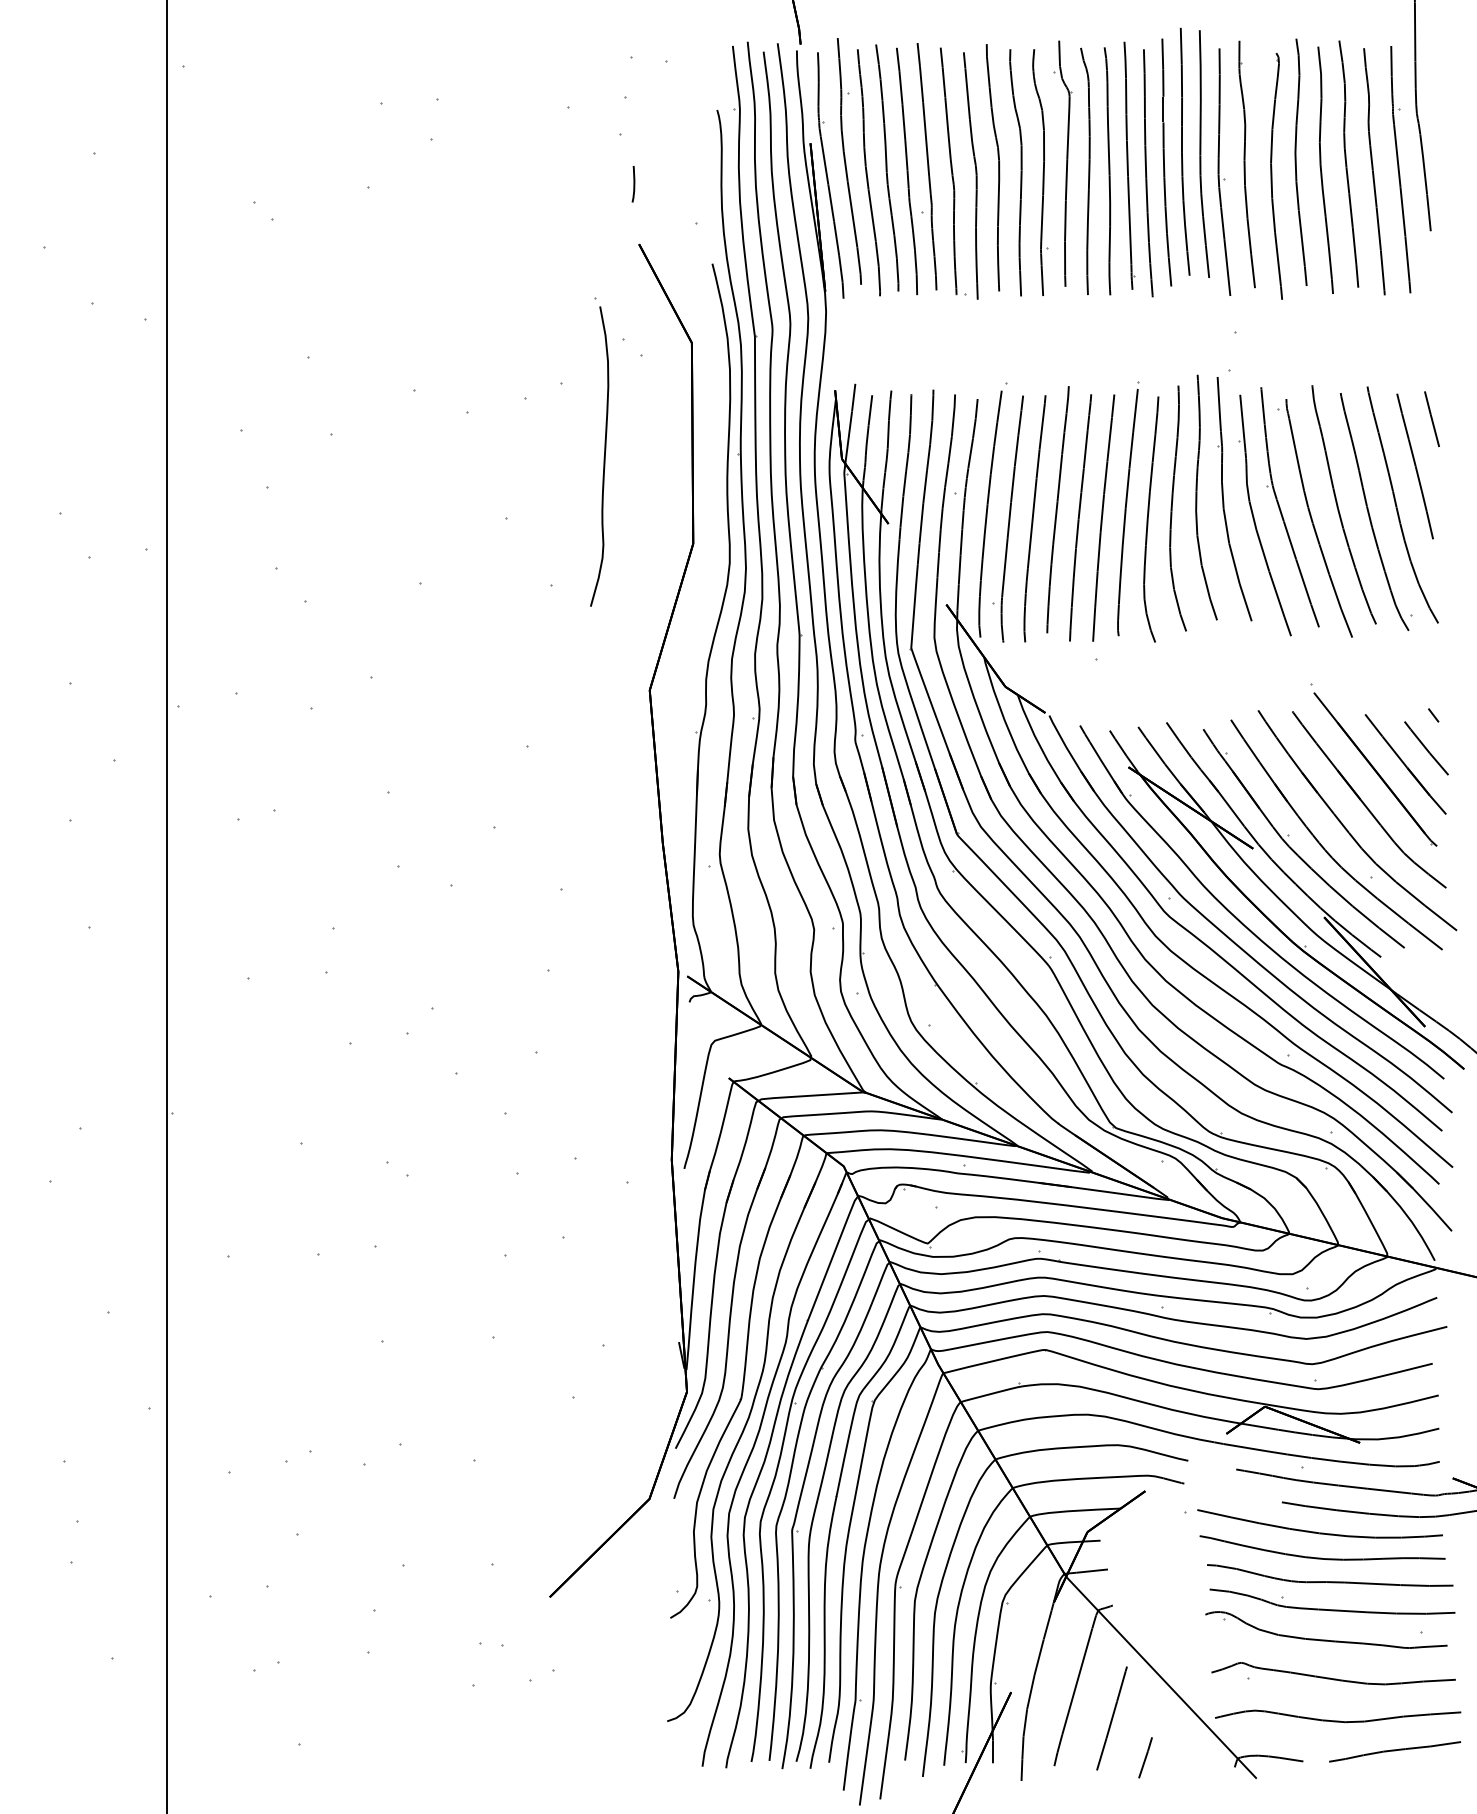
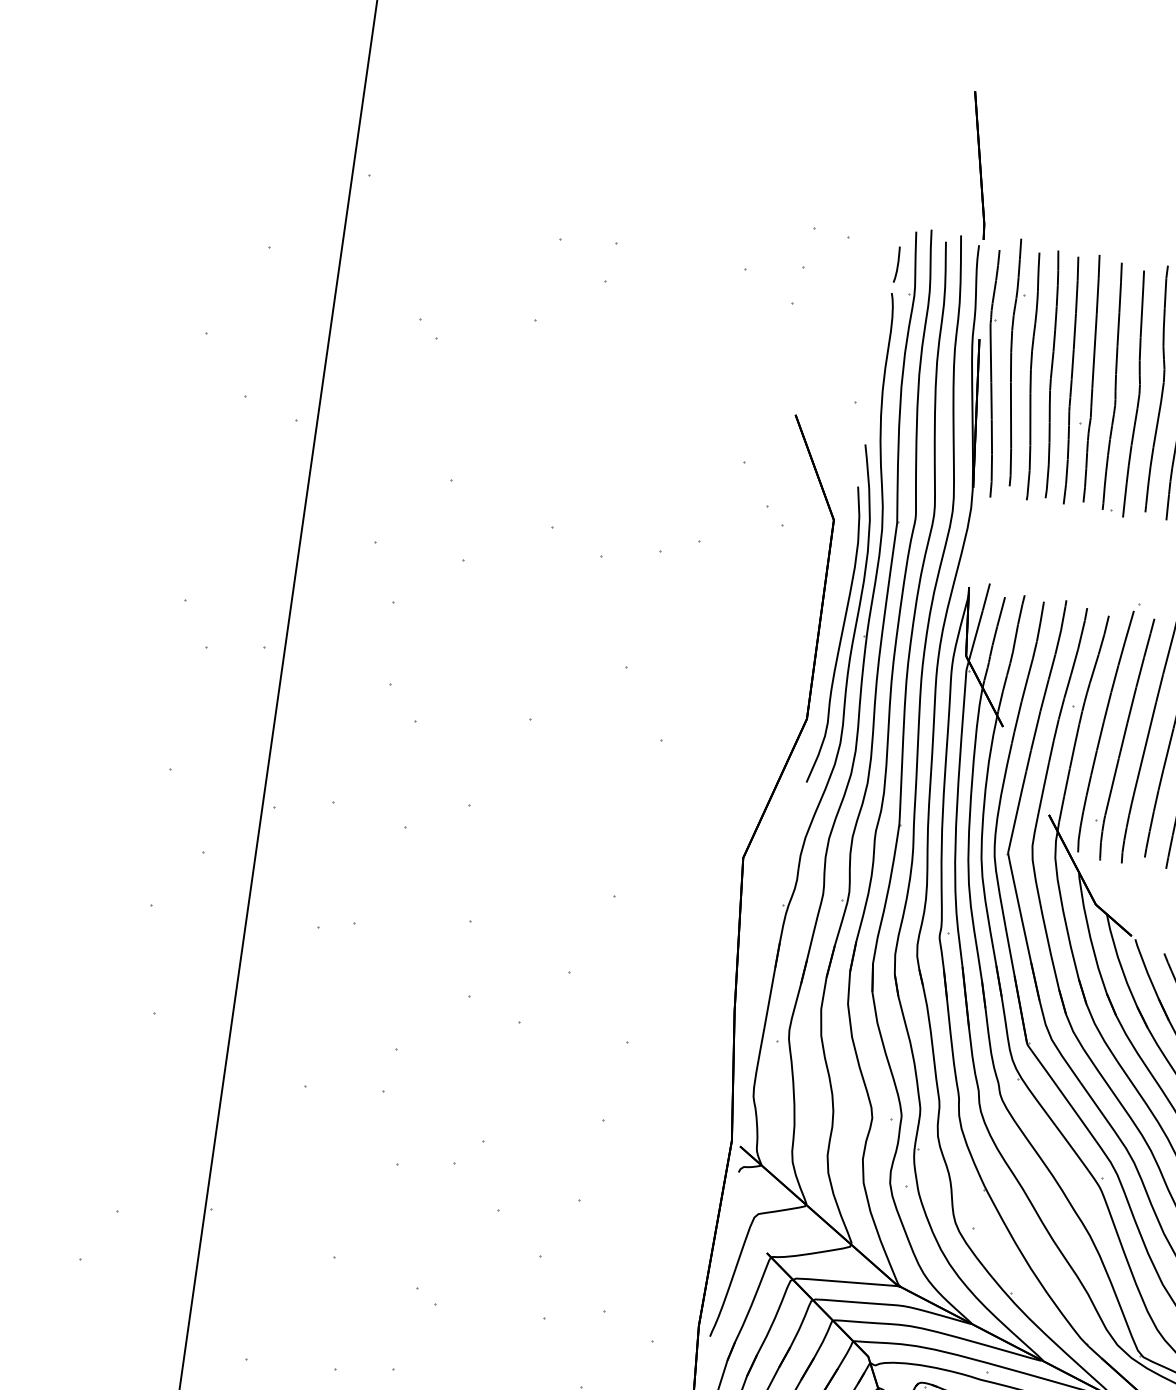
curve: (633, 184) -> (897, 264), moved
curve: (603, 457) -> (840, 636), moved

